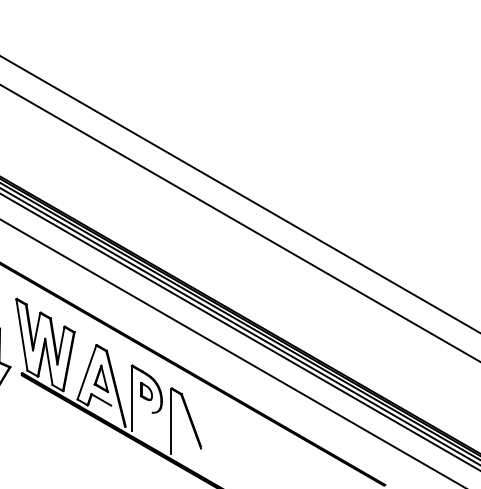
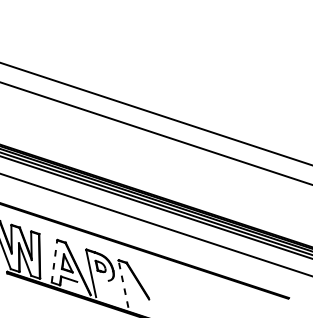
line: (86, 372) -> (54, 261), solid -> dashed
line: (171, 420) -> (123, 283), solid -> dashed

